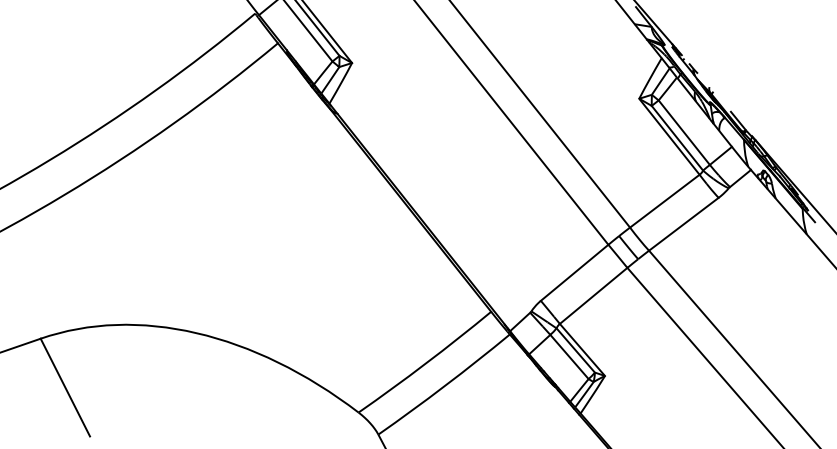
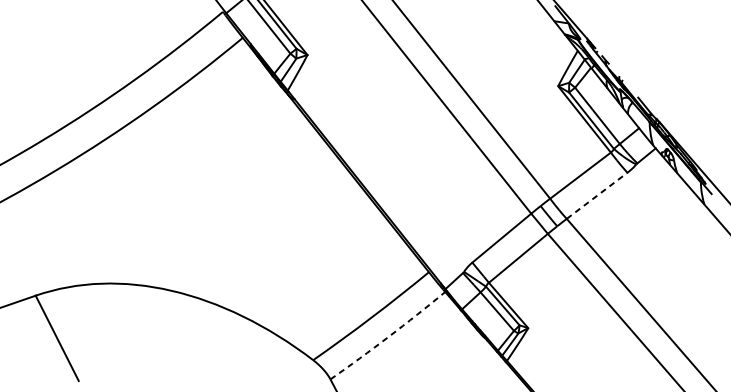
line: (683, 224) -> (596, 196), solid -> dashed
arc: (445, 385) -> (389, 336), solid -> dashed

